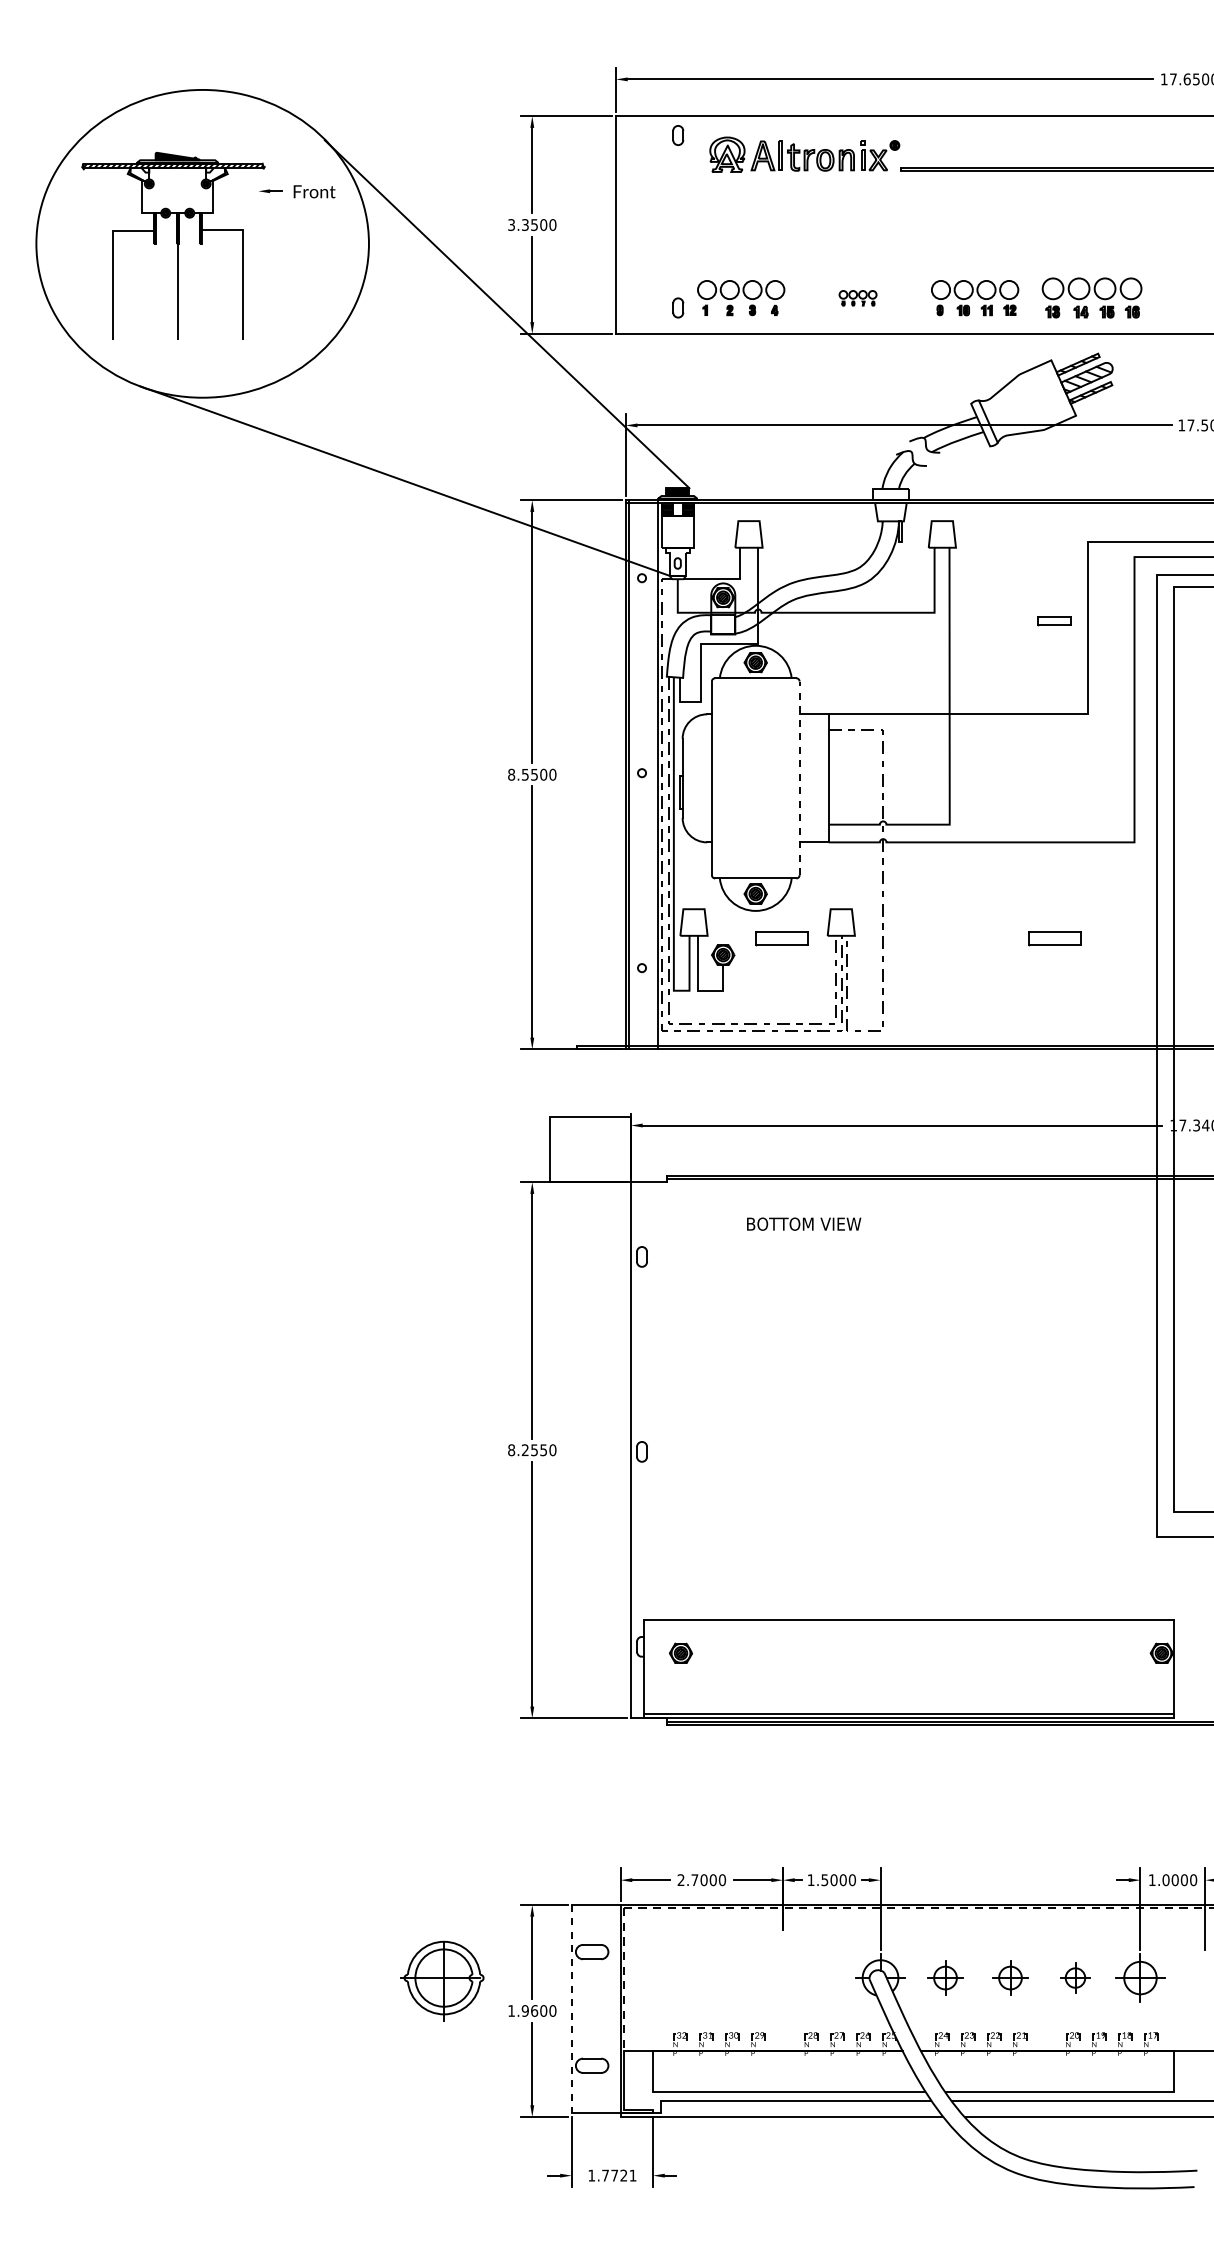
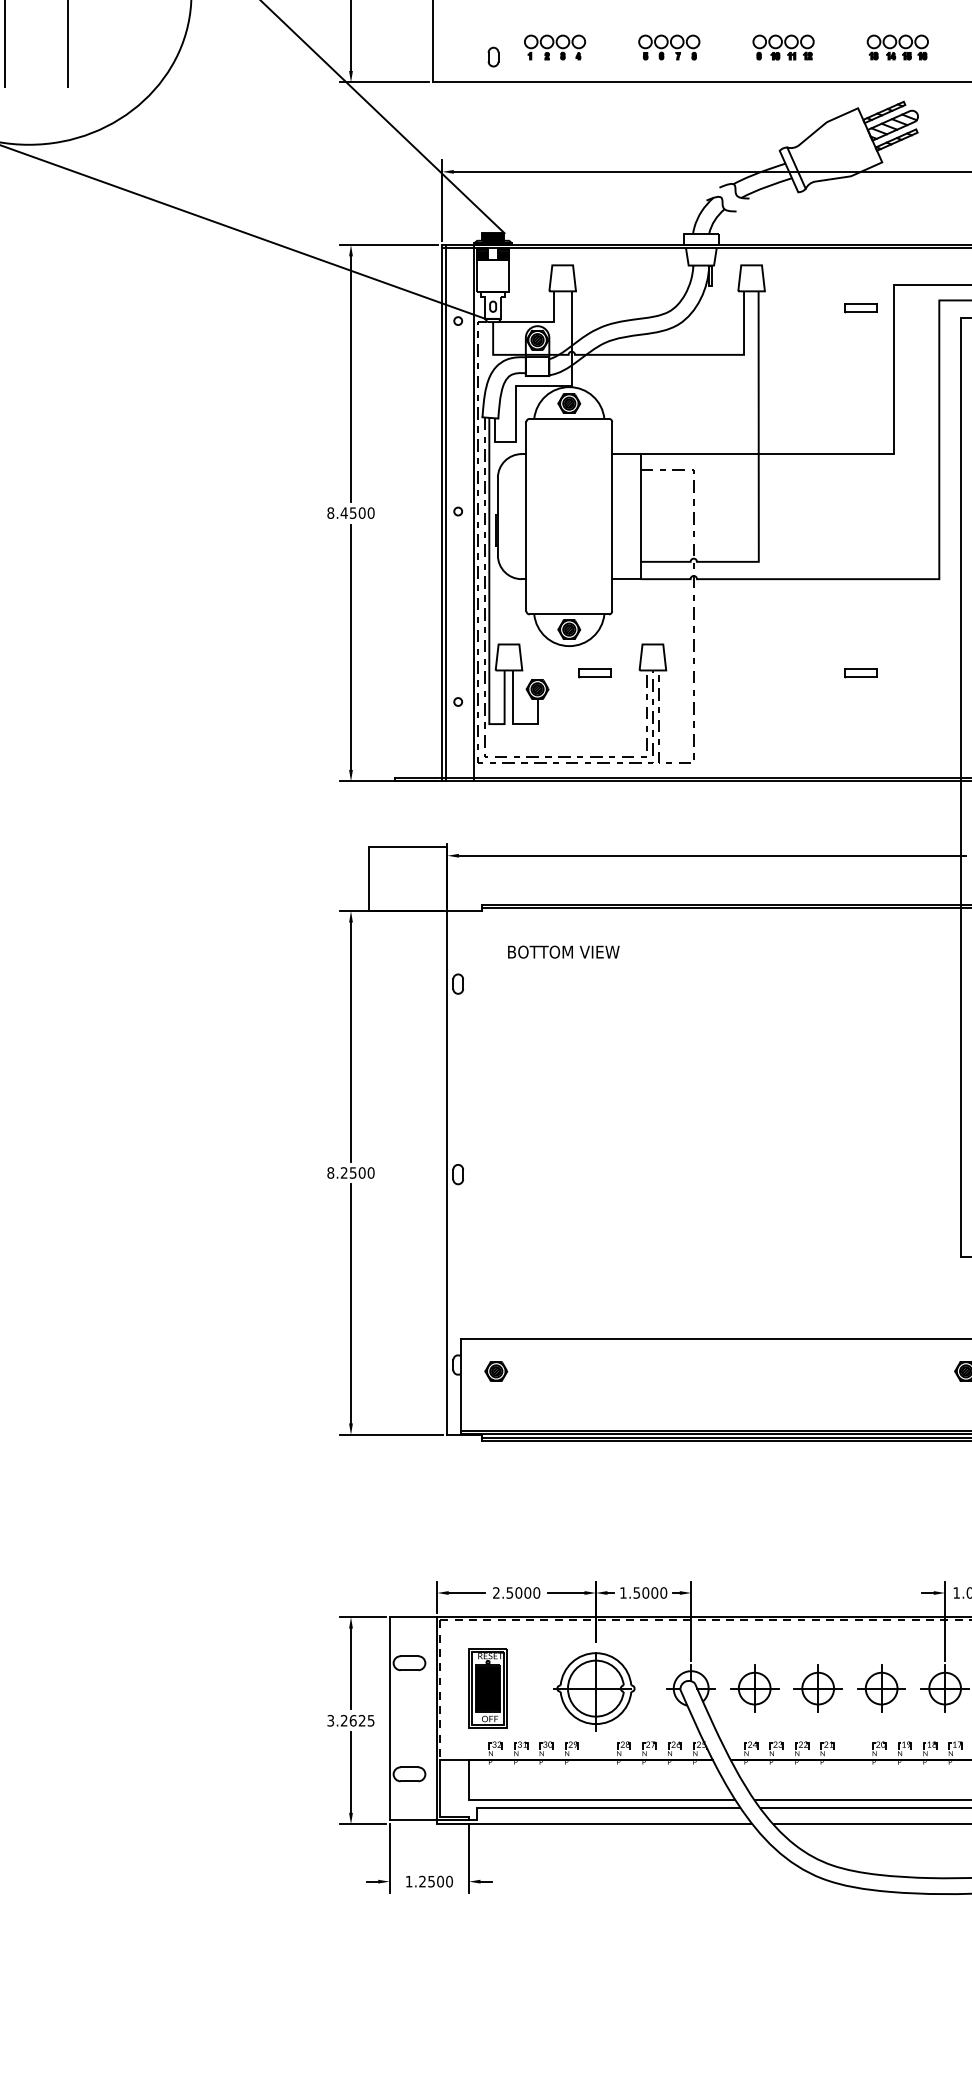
part: (740, 298) -> (554, 47), size x0.71
part: (857, 298) -> (668, 47), size x1.67
part: (974, 298) -> (783, 47), size x0.71
part: (1091, 298) -> (897, 47), size x0.62
part: (1054, 621) -> (861, 308), moved
text: (525, 774) -> (344, 512), 8.5500 -> 8.4500
line: (799, 778) -> (612, 516), dashed -> solid
part: (781, 939) -> (594, 674), size x0.62
part: (1054, 939) -> (861, 674), size x0.62
text: (804, 1223) -> (564, 951), moved
text: (543, 1450) -> (361, 1173), 8.2550 -> 8.2500
text: (694, 1880) -> (509, 1593), 2.7000 -> 2.5000
part: (672, 1977) -> (487, 1688), added
part: (945, 1977) -> (754, 1688), size x1.43
part: (1010, 1977) -> (818, 1688), size x1.43
part: (1075, 1977) -> (881, 1688), size x1.67
part: (442, 1980) -> (594, 1690), moved
line: (571, 2008) -> (389, 1718), dashed -> solid
text: (532, 2010) -> (351, 1720), 1.9600 -> 3.2625
text: (619, 2175) -> (436, 1881), 1.7721 -> 1.2500

